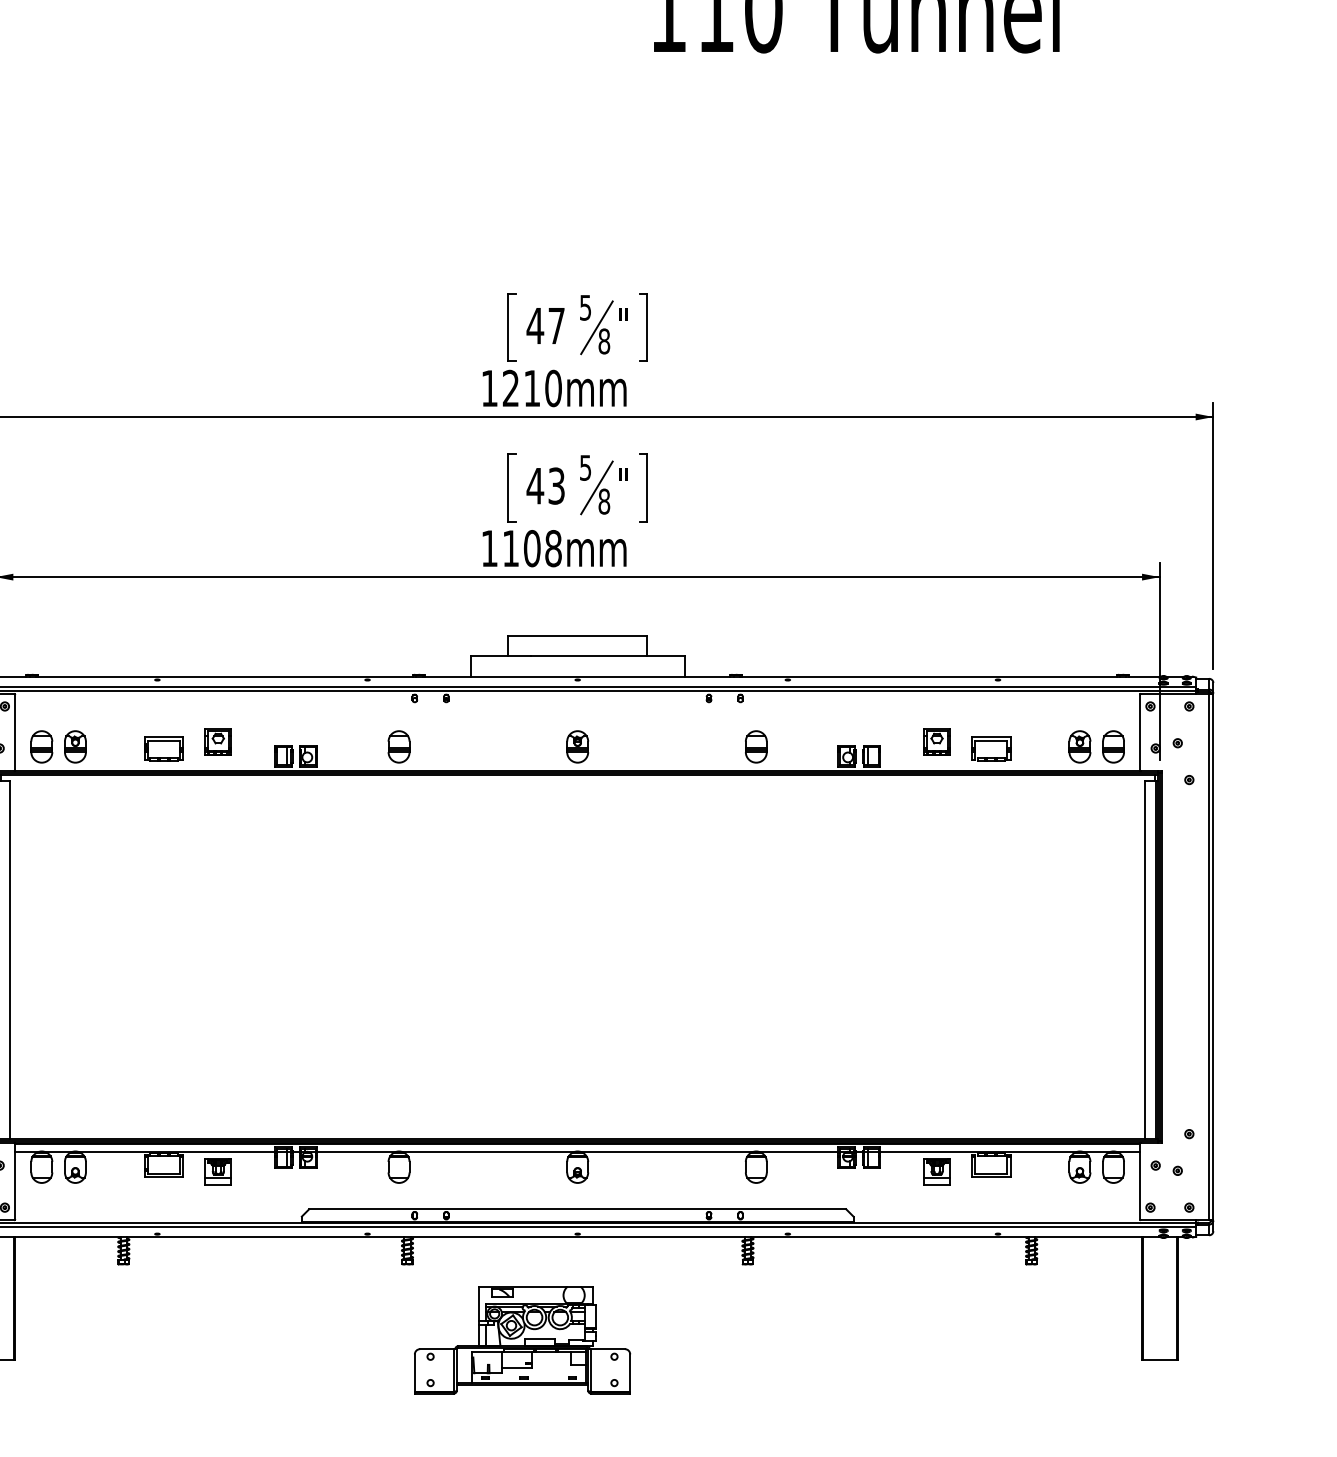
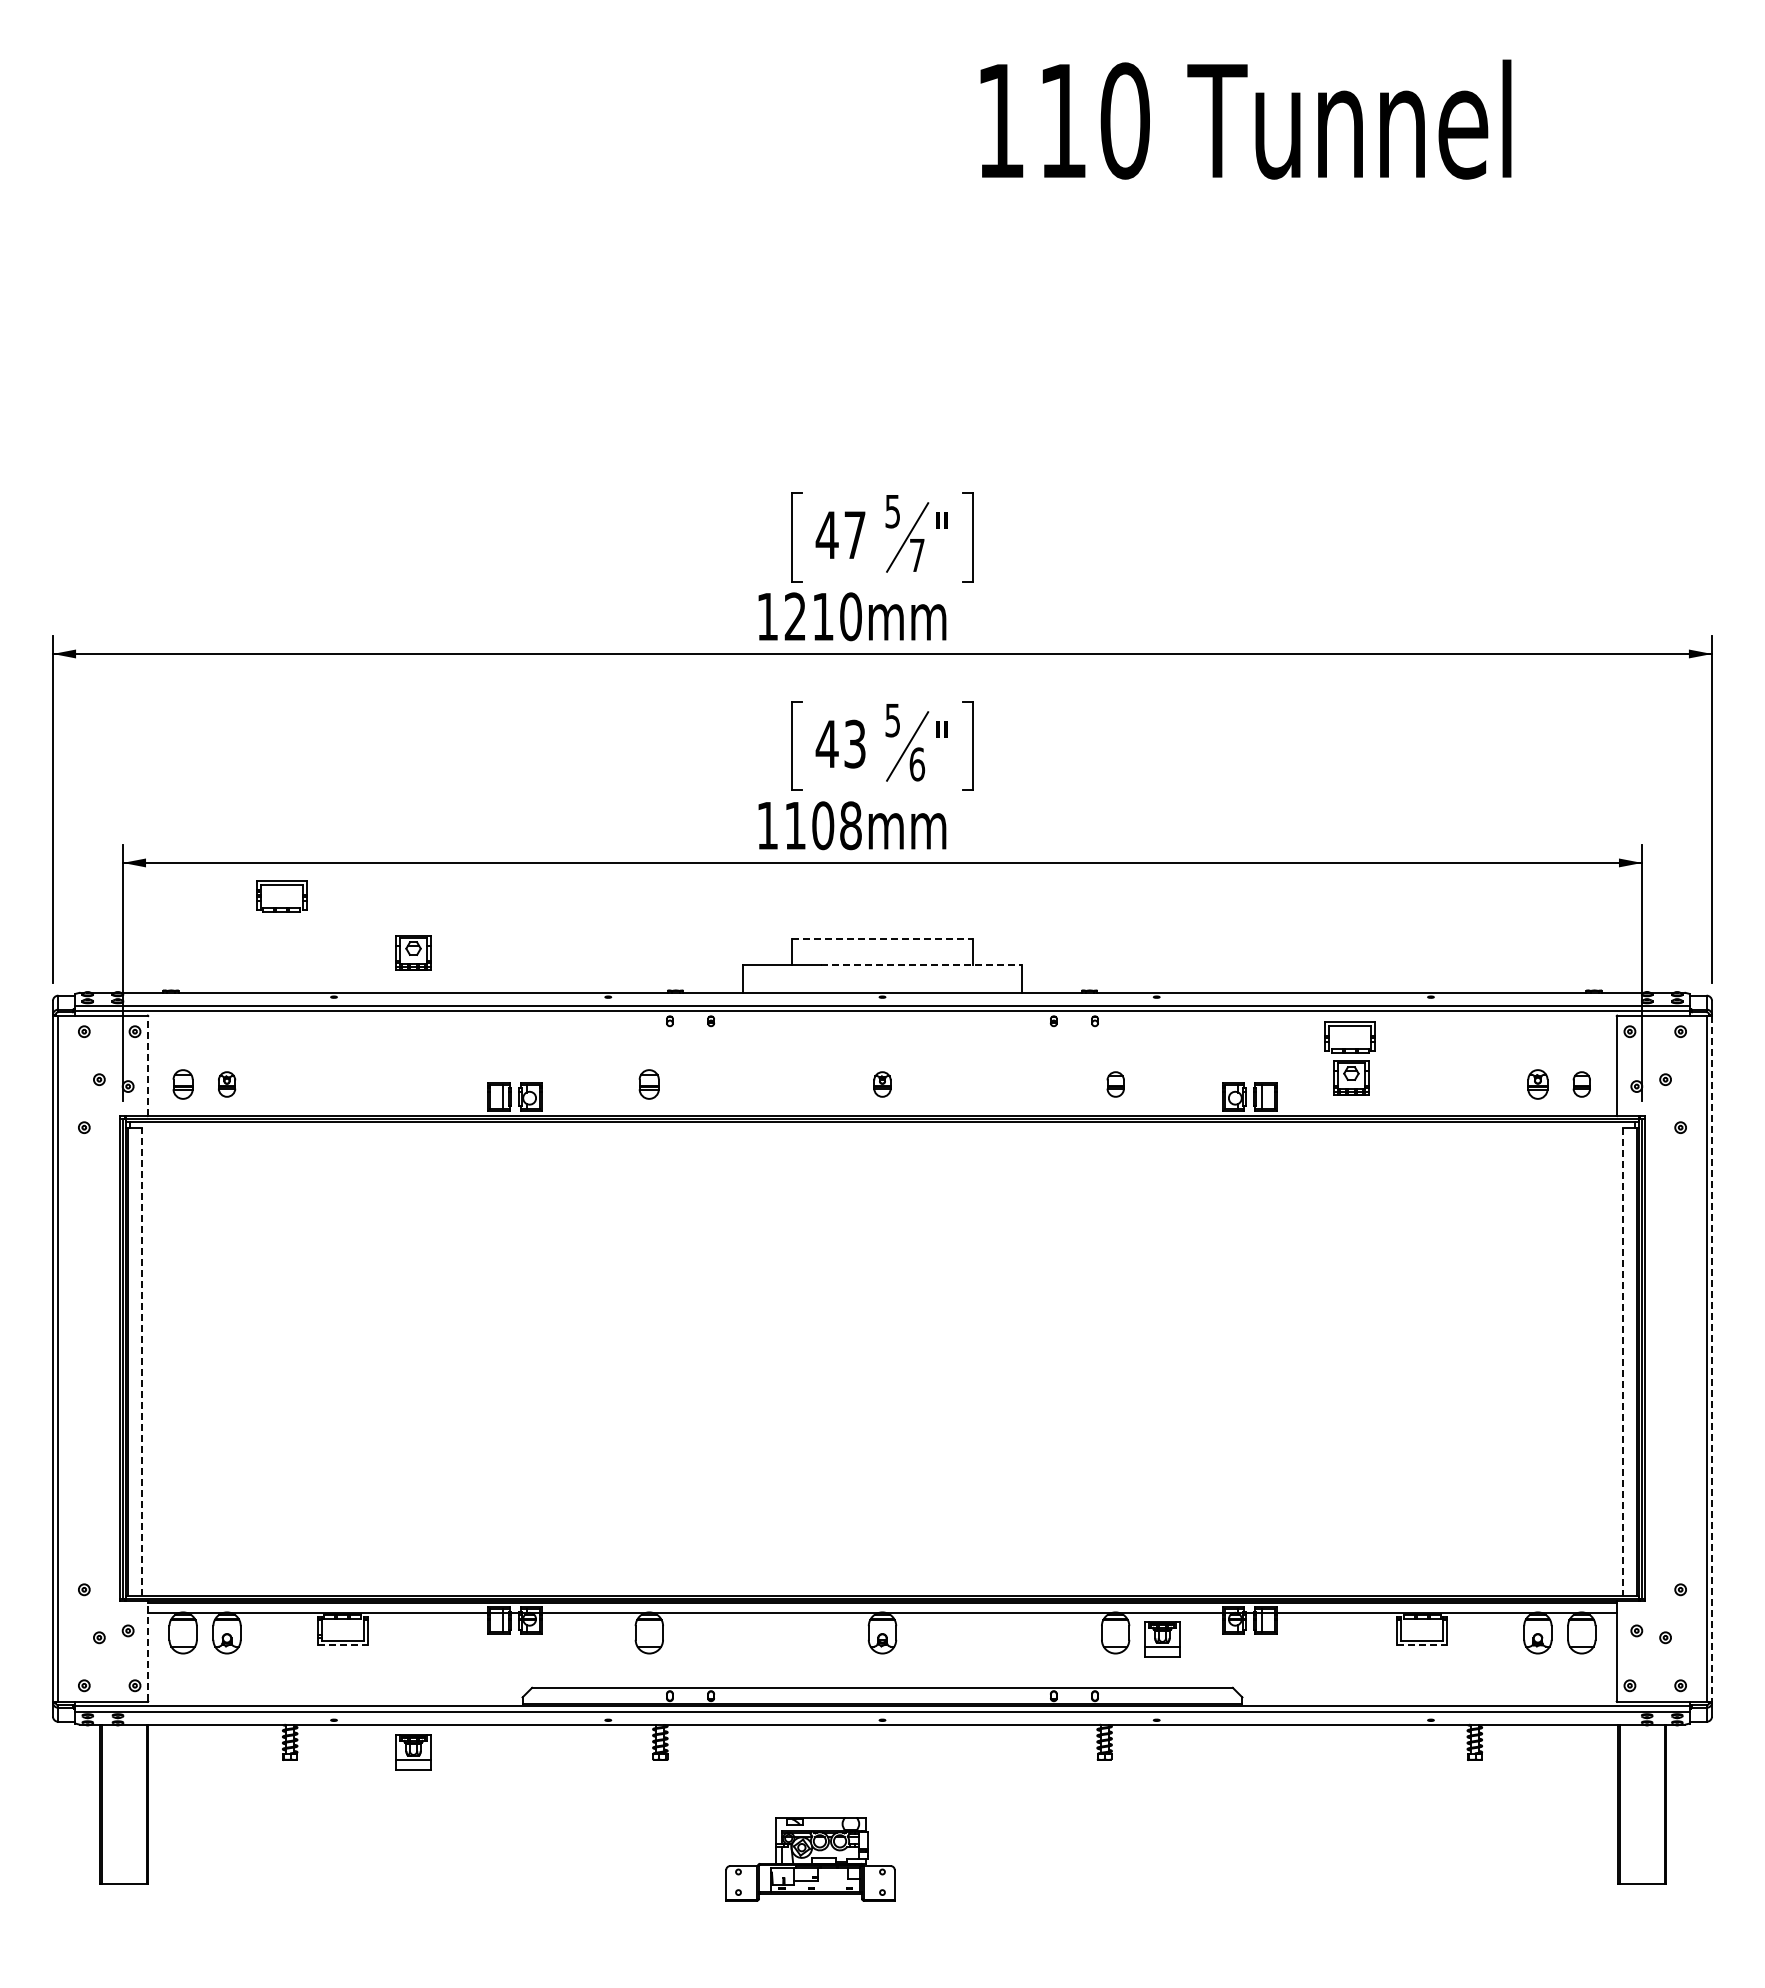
text: (603, 341) -> (916, 555), 8 -> 7
text: (604, 501) -> (917, 764), 8 -> 6
line: (577, 635) -> (882, 939), solid -> dashed
line: (607, 655) -> (921, 965), solid -> dashed
line: (15, 732) -> (148, 1065), solid -> dashed
part: (163, 740) -> (281, 885), moved
part: (990, 740) -> (1349, 1026), moved
part: (218, 741) -> (413, 952), moved
part: (41, 746) -> (182, 1084), size x0.7
part: (75, 746) -> (226, 1084), size x0.6
part: (398, 746) -> (648, 1084), size x0.7
part: (577, 746) -> (882, 1084), size x0.6
part: (756, 746) -> (1115, 1084), size x0.6
part: (1079, 746) -> (1537, 1084), size x0.7
part: (1113, 746) -> (1581, 1084), size x0.6
line: (1213, 957) -> (1712, 1359), solid -> dashed
line: (10, 959) -> (142, 1362), solid -> dashed
line: (1144, 959) -> (1622, 1362), solid -> dashed
part: (218, 1172) -> (413, 1752), moved
part: (937, 1172) -> (1162, 1639), moved
line: (164, 1176) -> (343, 1645), solid -> dashed
line: (991, 1176) -> (1422, 1645), solid -> dashed
line: (15, 1181) -> (148, 1651), solid -> dashed
part: (522, 1340) -> (810, 1859), size x0.6

